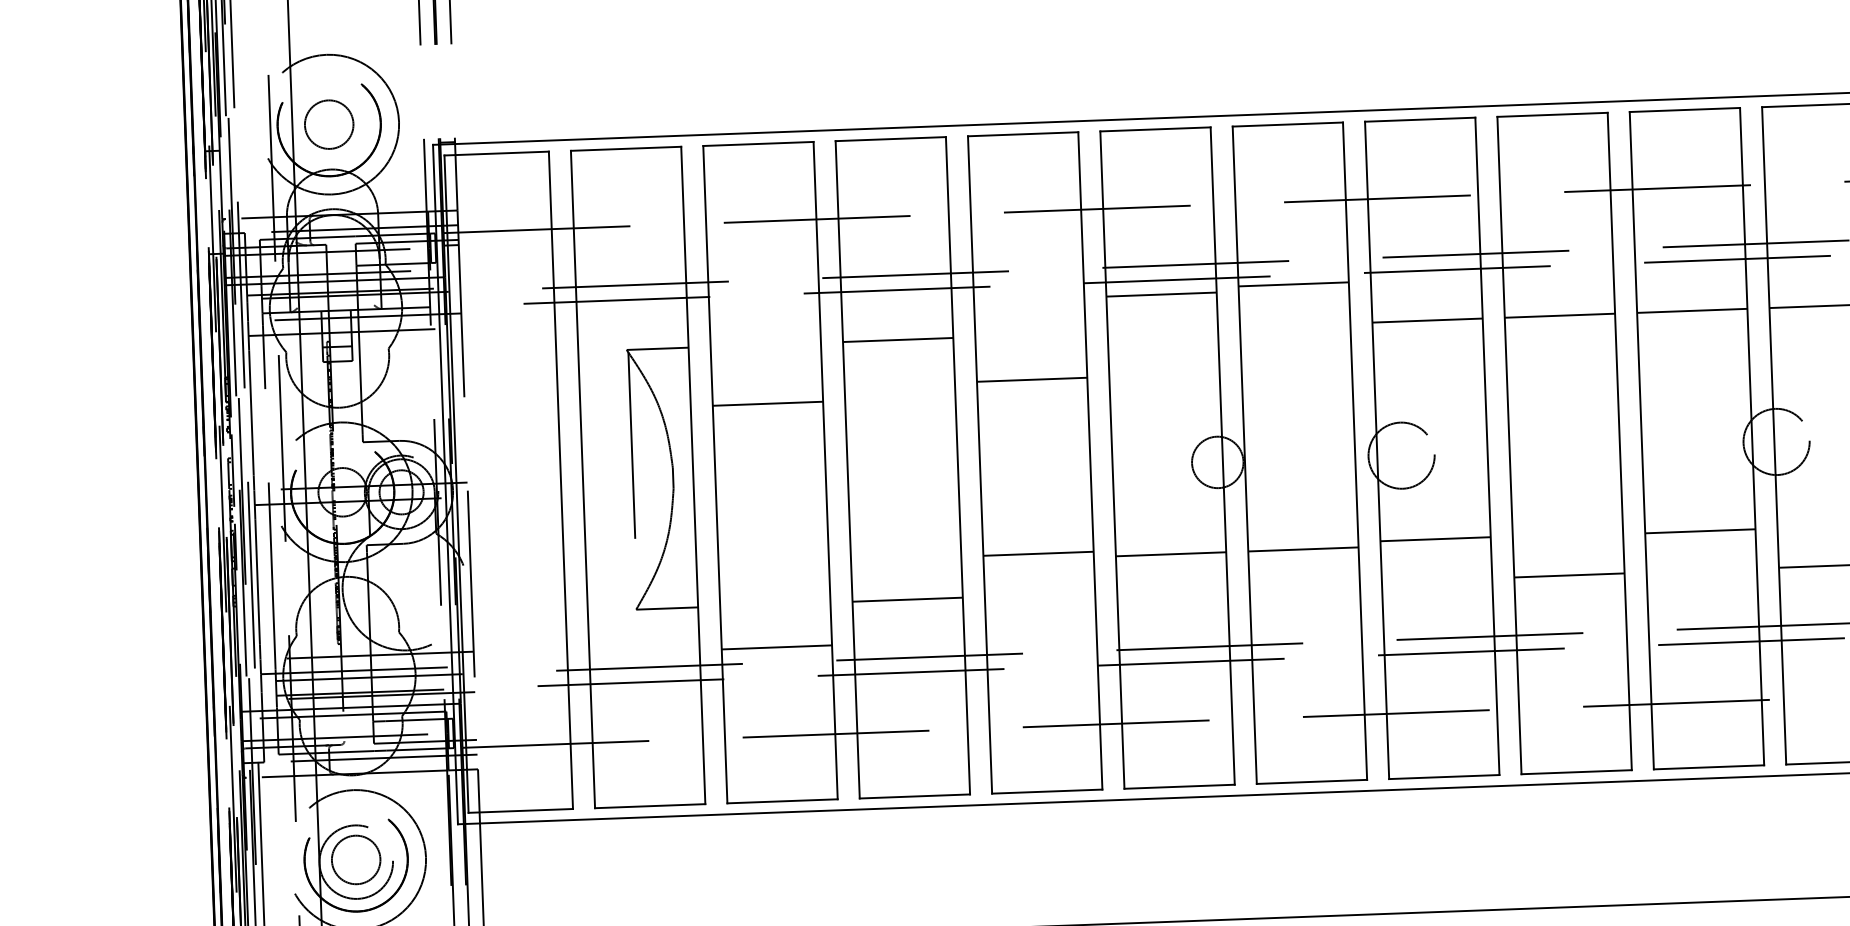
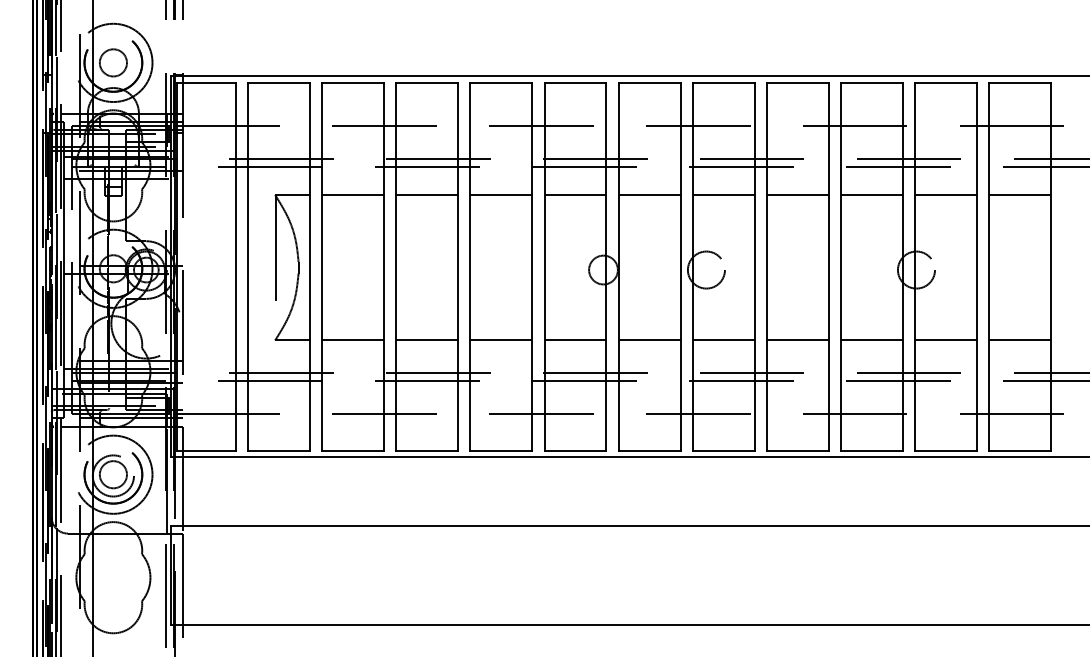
line: (1293, 285) -> (649, 195), moved
line: (1161, 295) -> (575, 195), moved
line: (1032, 380) -> (501, 195), moved
line: (766, 404) -> (352, 195), moved
line: (1699, 531) -> (871, 340), moved
line: (1435, 539) -> (723, 340), moved
line: (1303, 549) -> (649, 340), moved
line: (1038, 553) -> (501, 340), moved
line: (1171, 554) -> (575, 340), moved
line: (775, 647) -> (352, 340), moved

